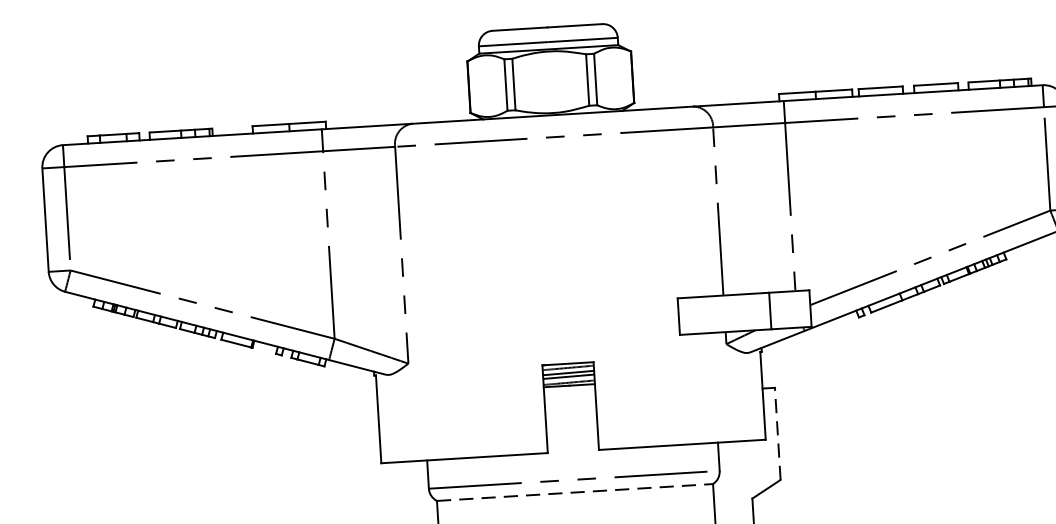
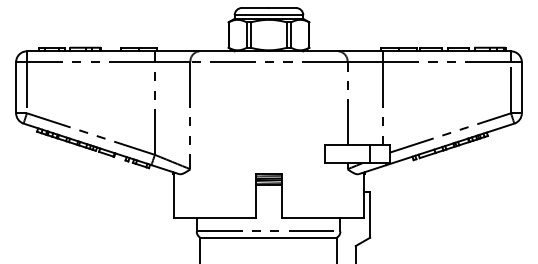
line: (778, 432) -> (370, 214), dashed -> solid
line: (576, 491) -> (269, 237), dashed -> solid

